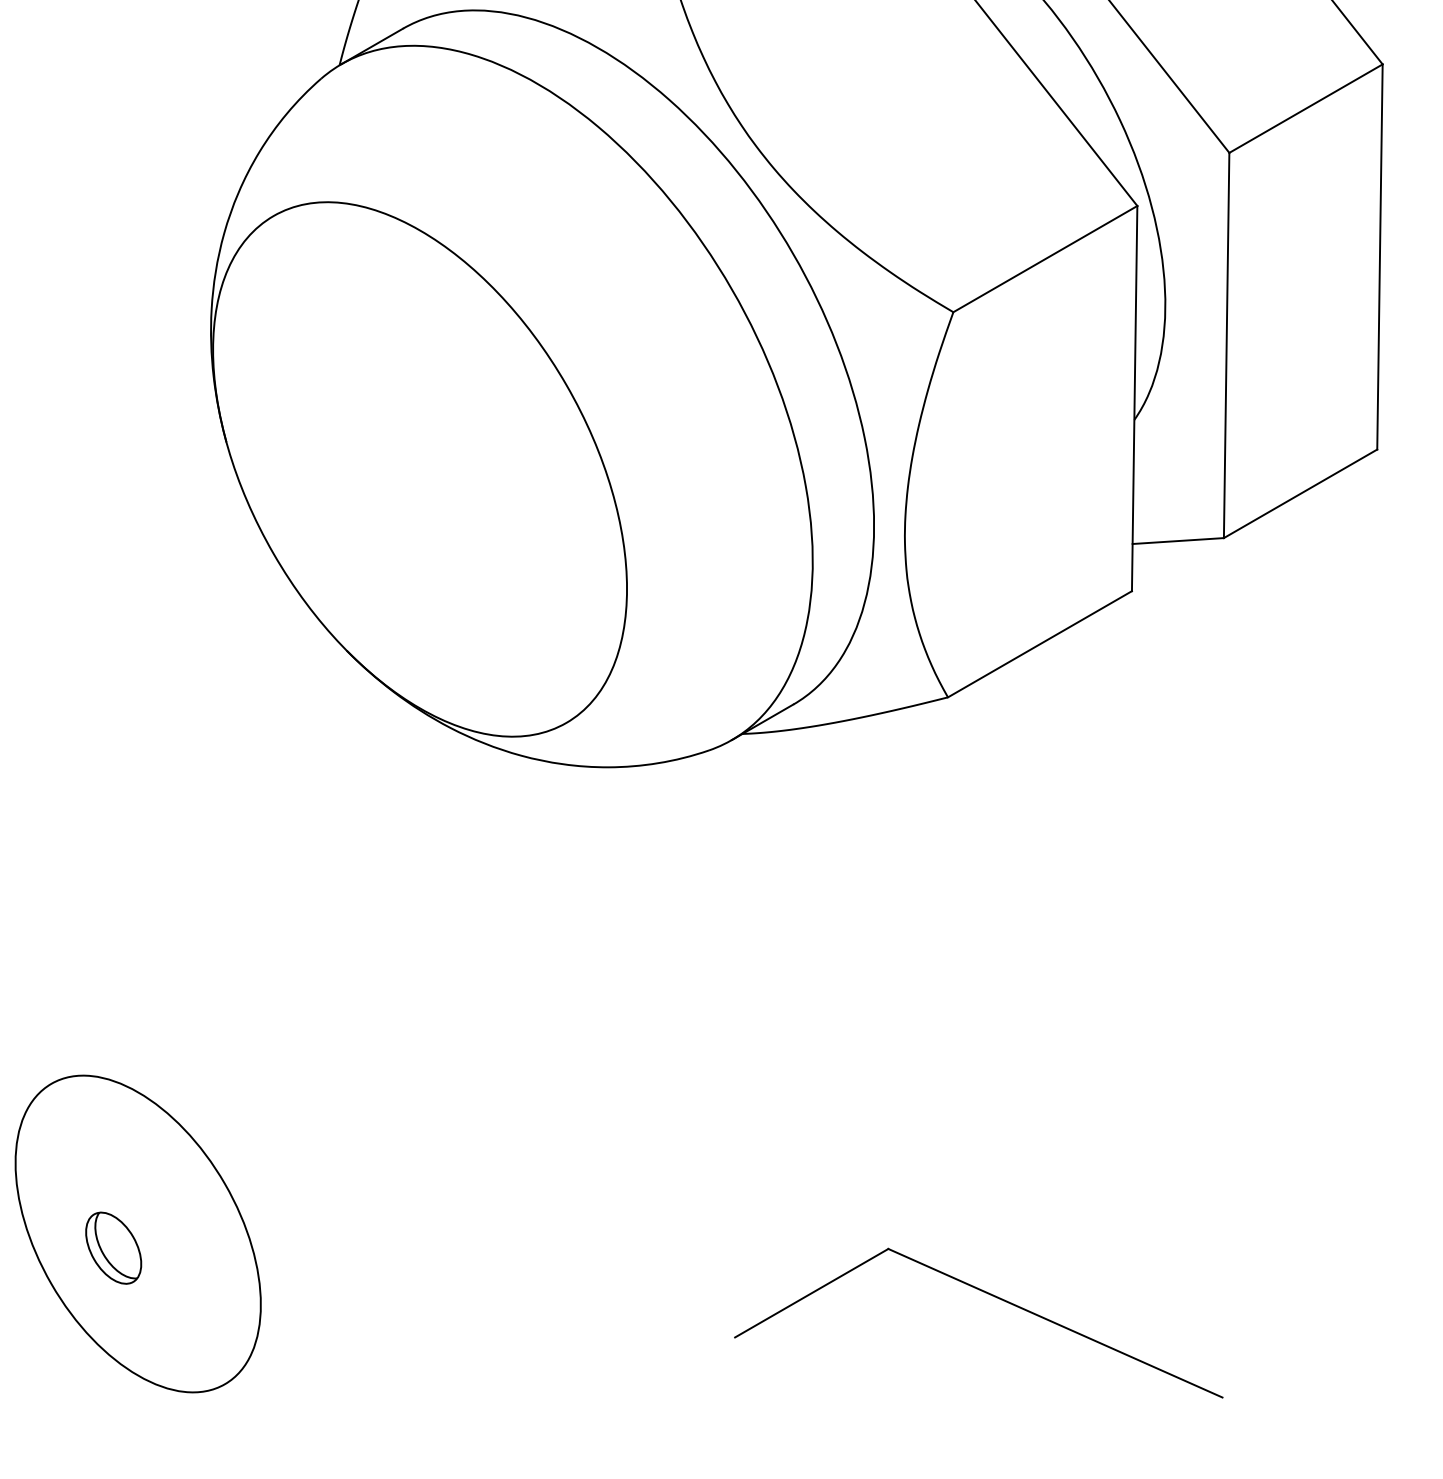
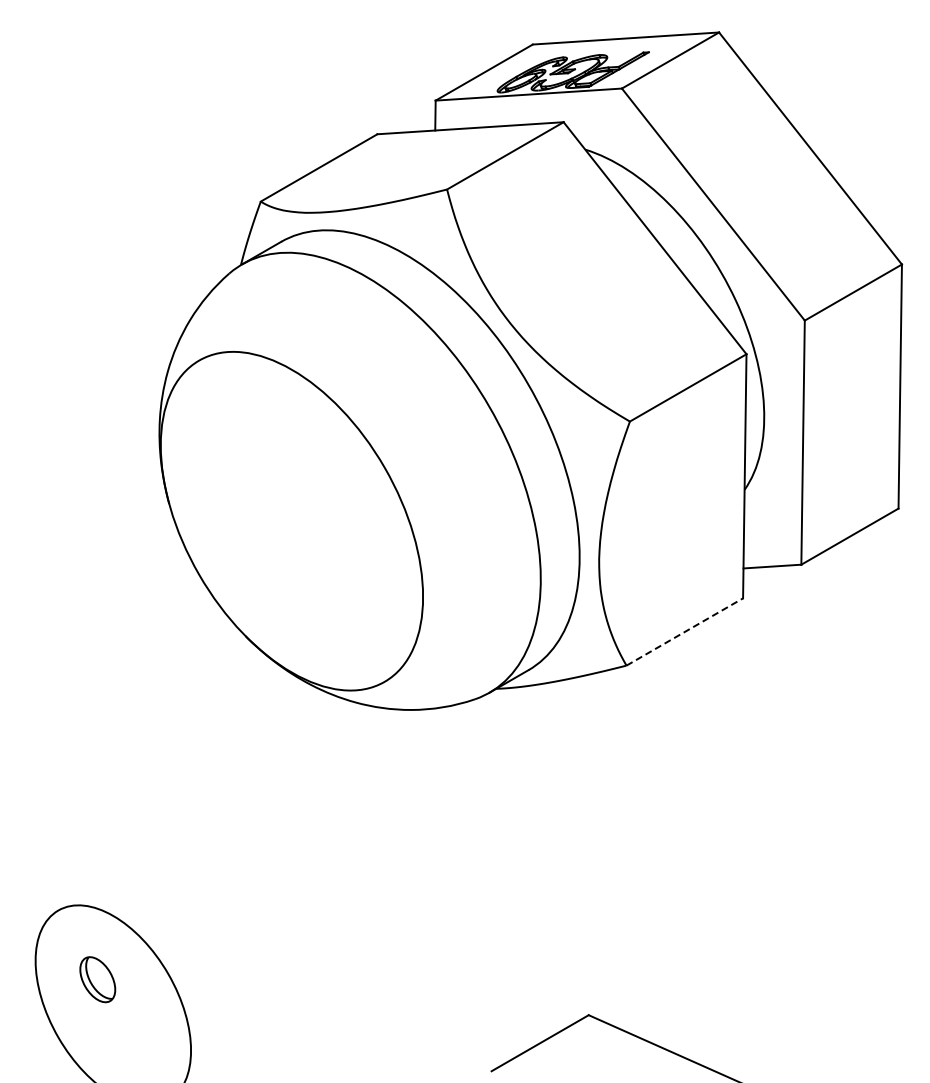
line: (1041, 643) -> (685, 631), solid -> dashed
part: (113, 1247) -> (97, 979), moved

